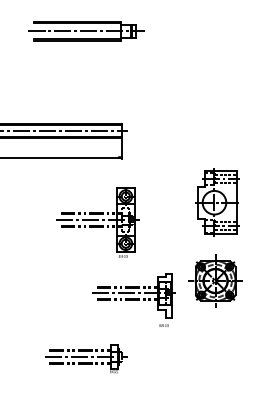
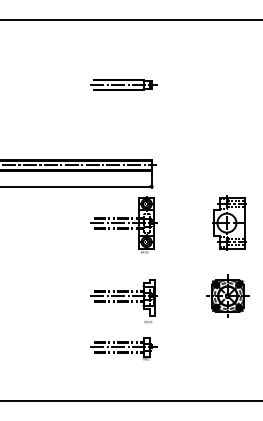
part: (85, 30) -> (123, 84), size x0.71
part: (97, 221) -> (123, 224), moved
part: (215, 280) -> (227, 295), moved
part: (133, 300) -> (123, 301), moved

